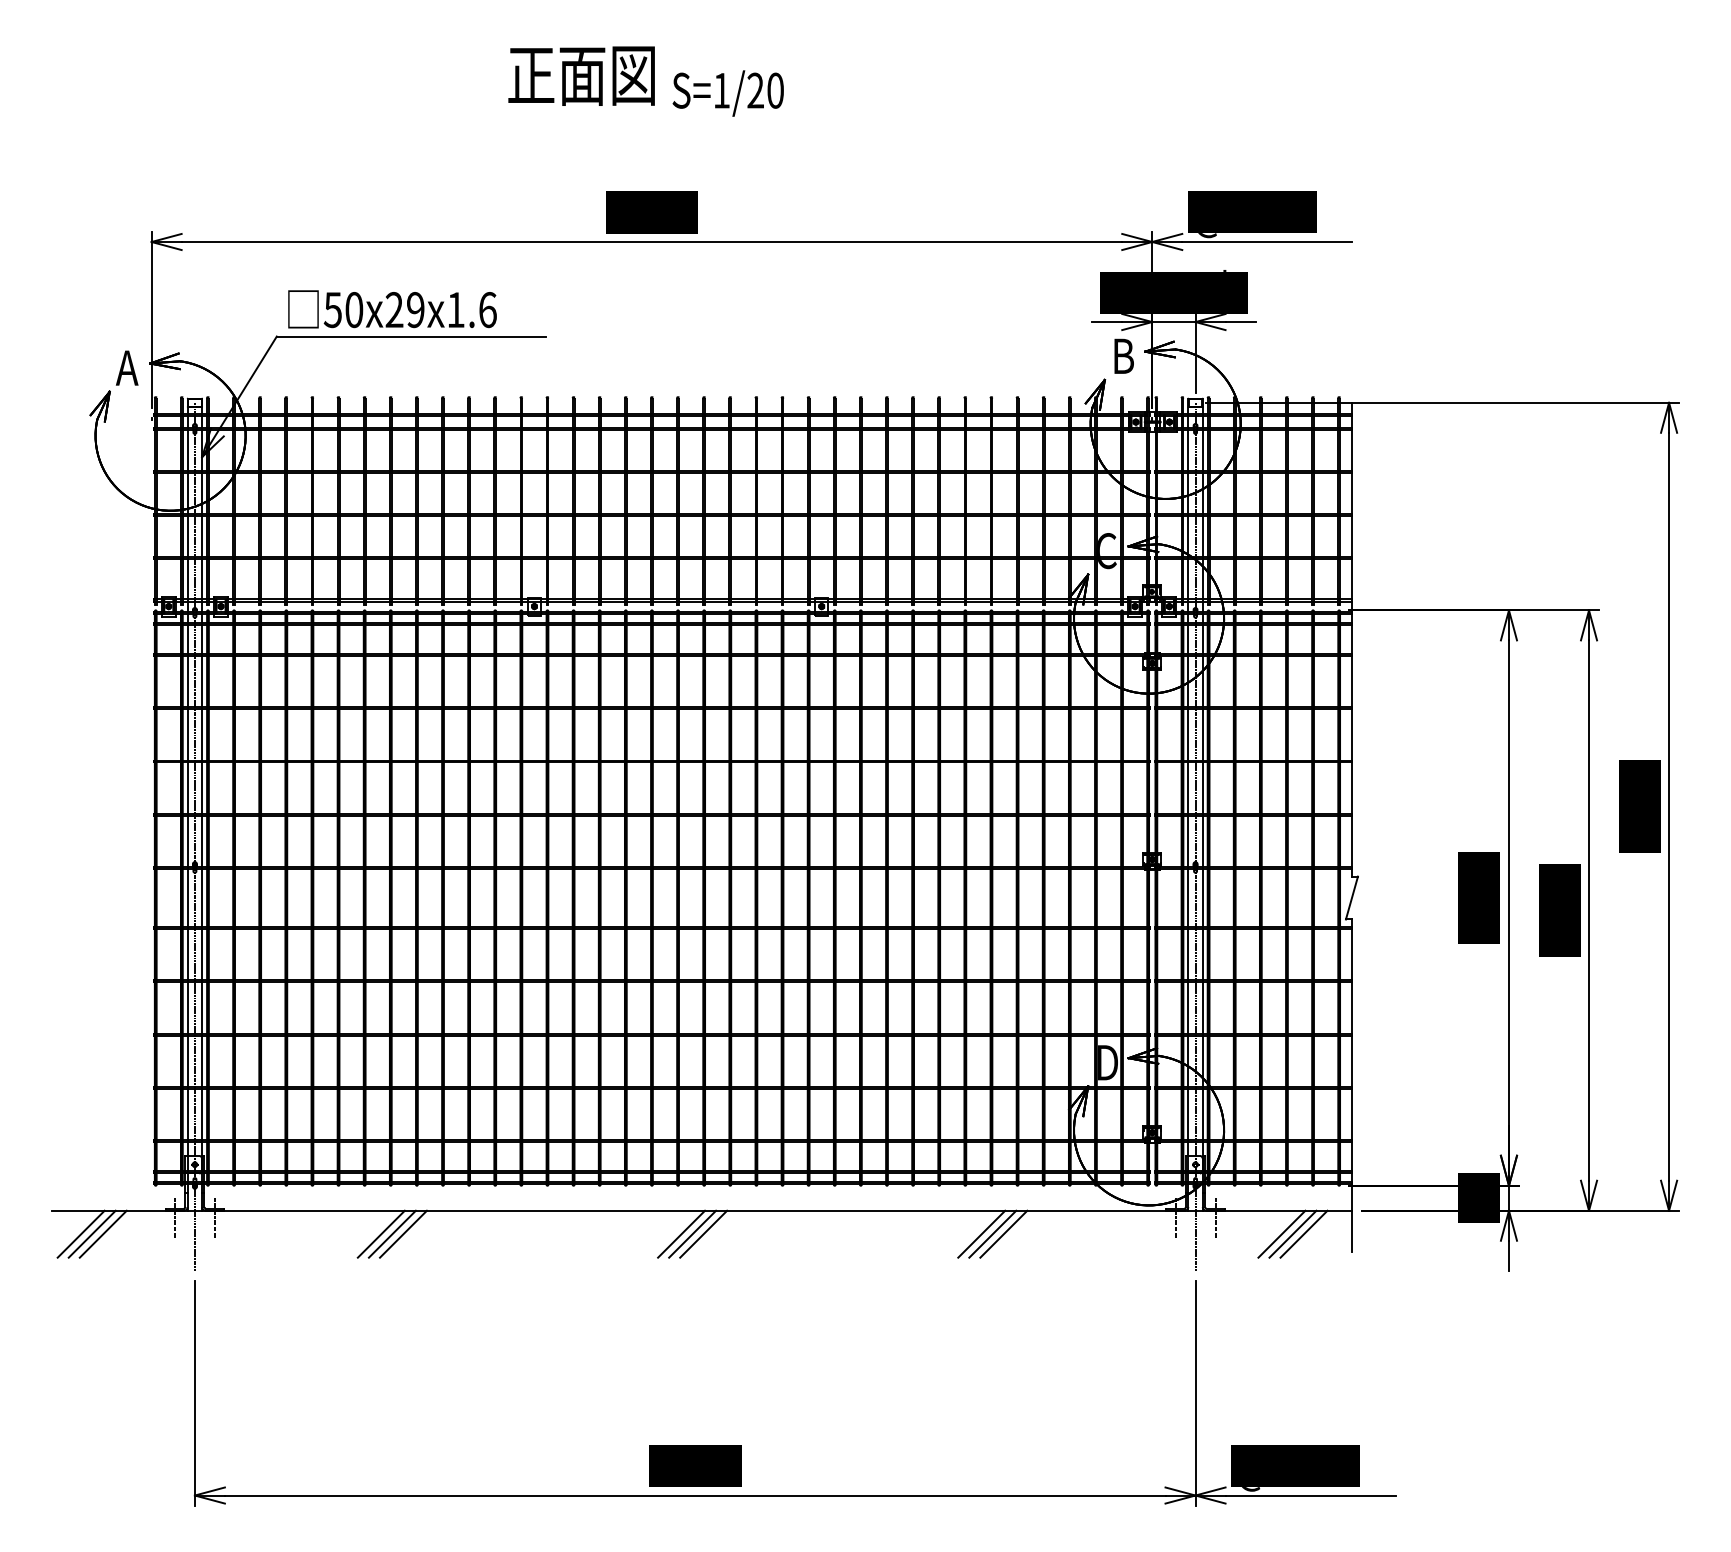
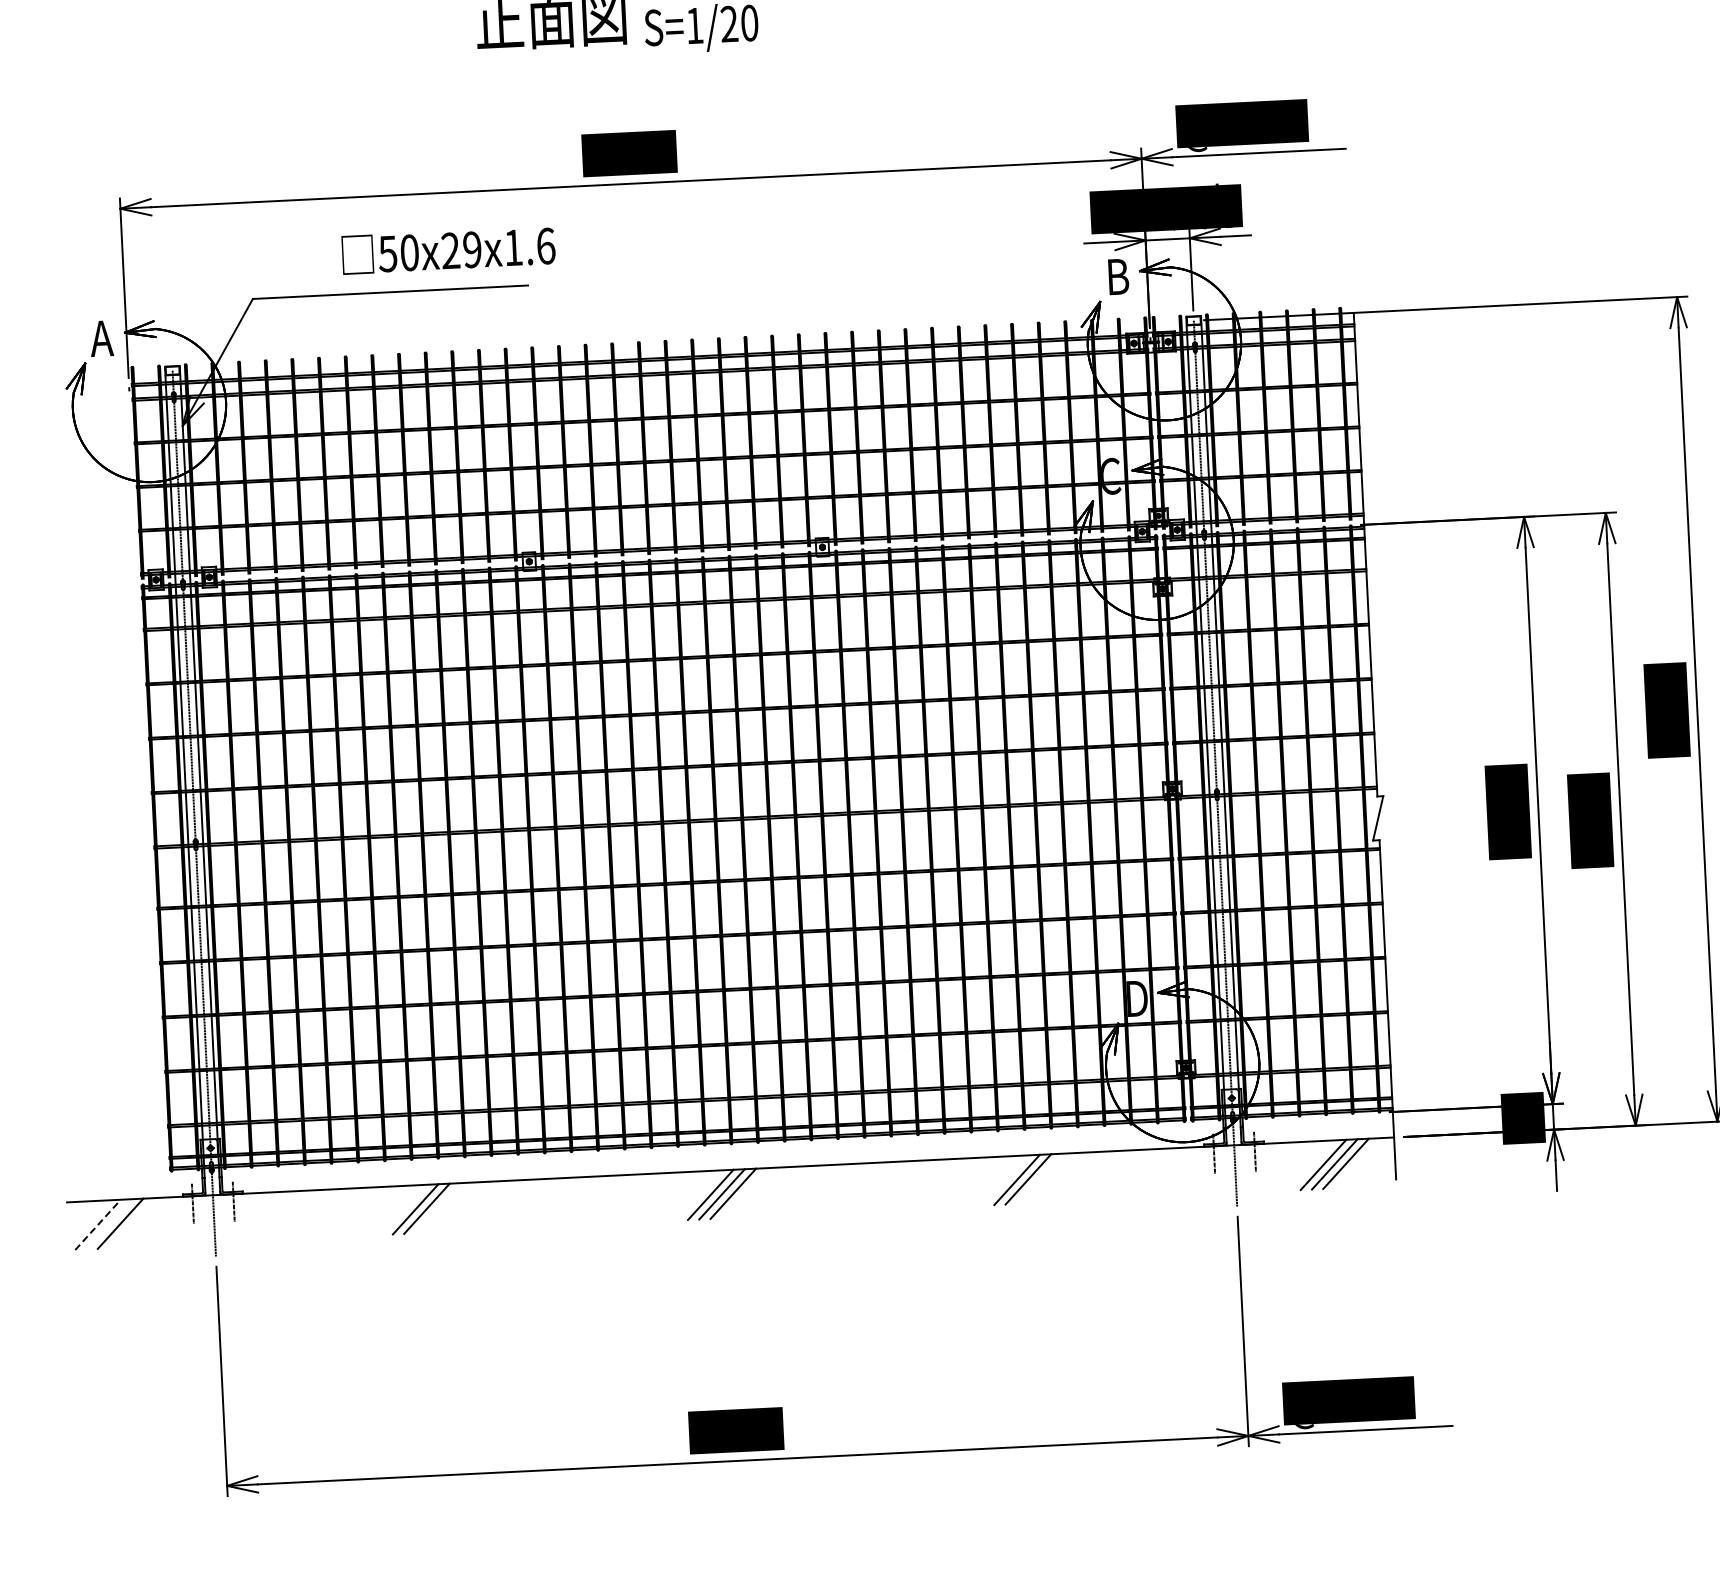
text: (392, 309) -> (448, 250), moved
line: (81, 1233) -> (98, 1224), solid -> dashed
line: (91, 1233) -> (108, 1223), removed
line: (380, 1233) -> (403, 1209), removed
line: (1003, 1233) -> (1039, 1178), removed

